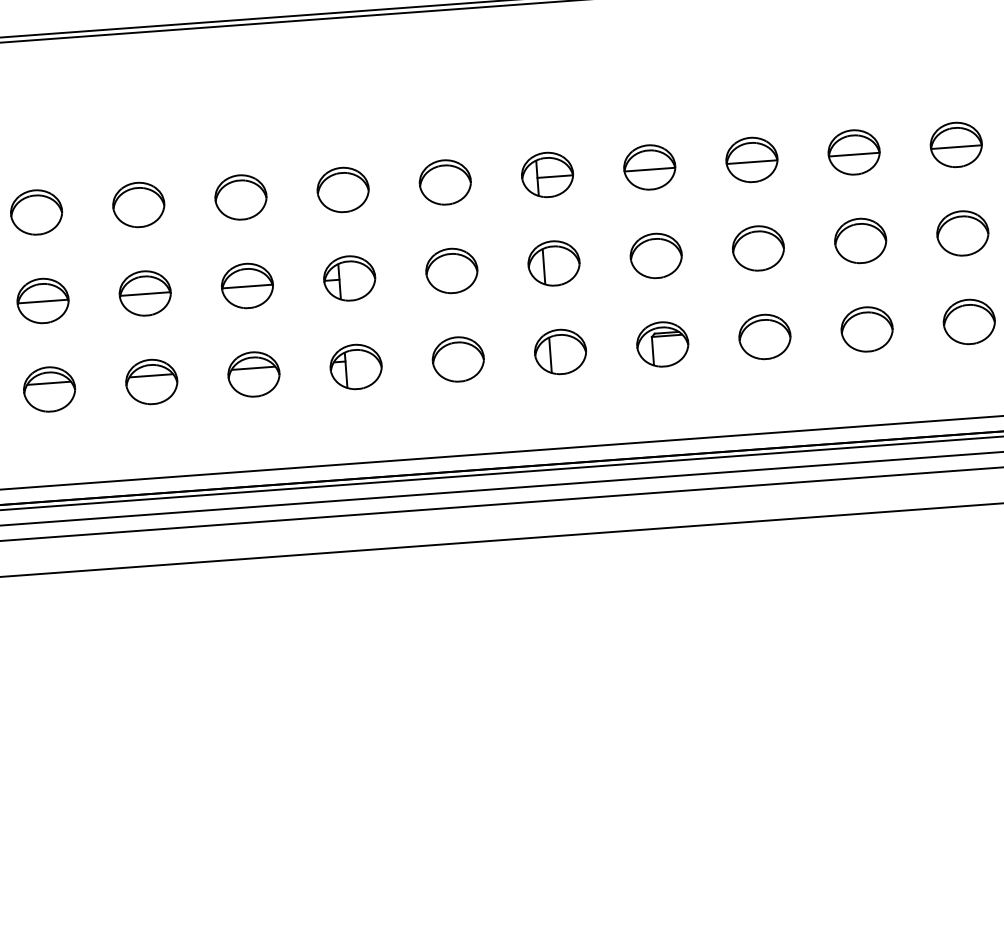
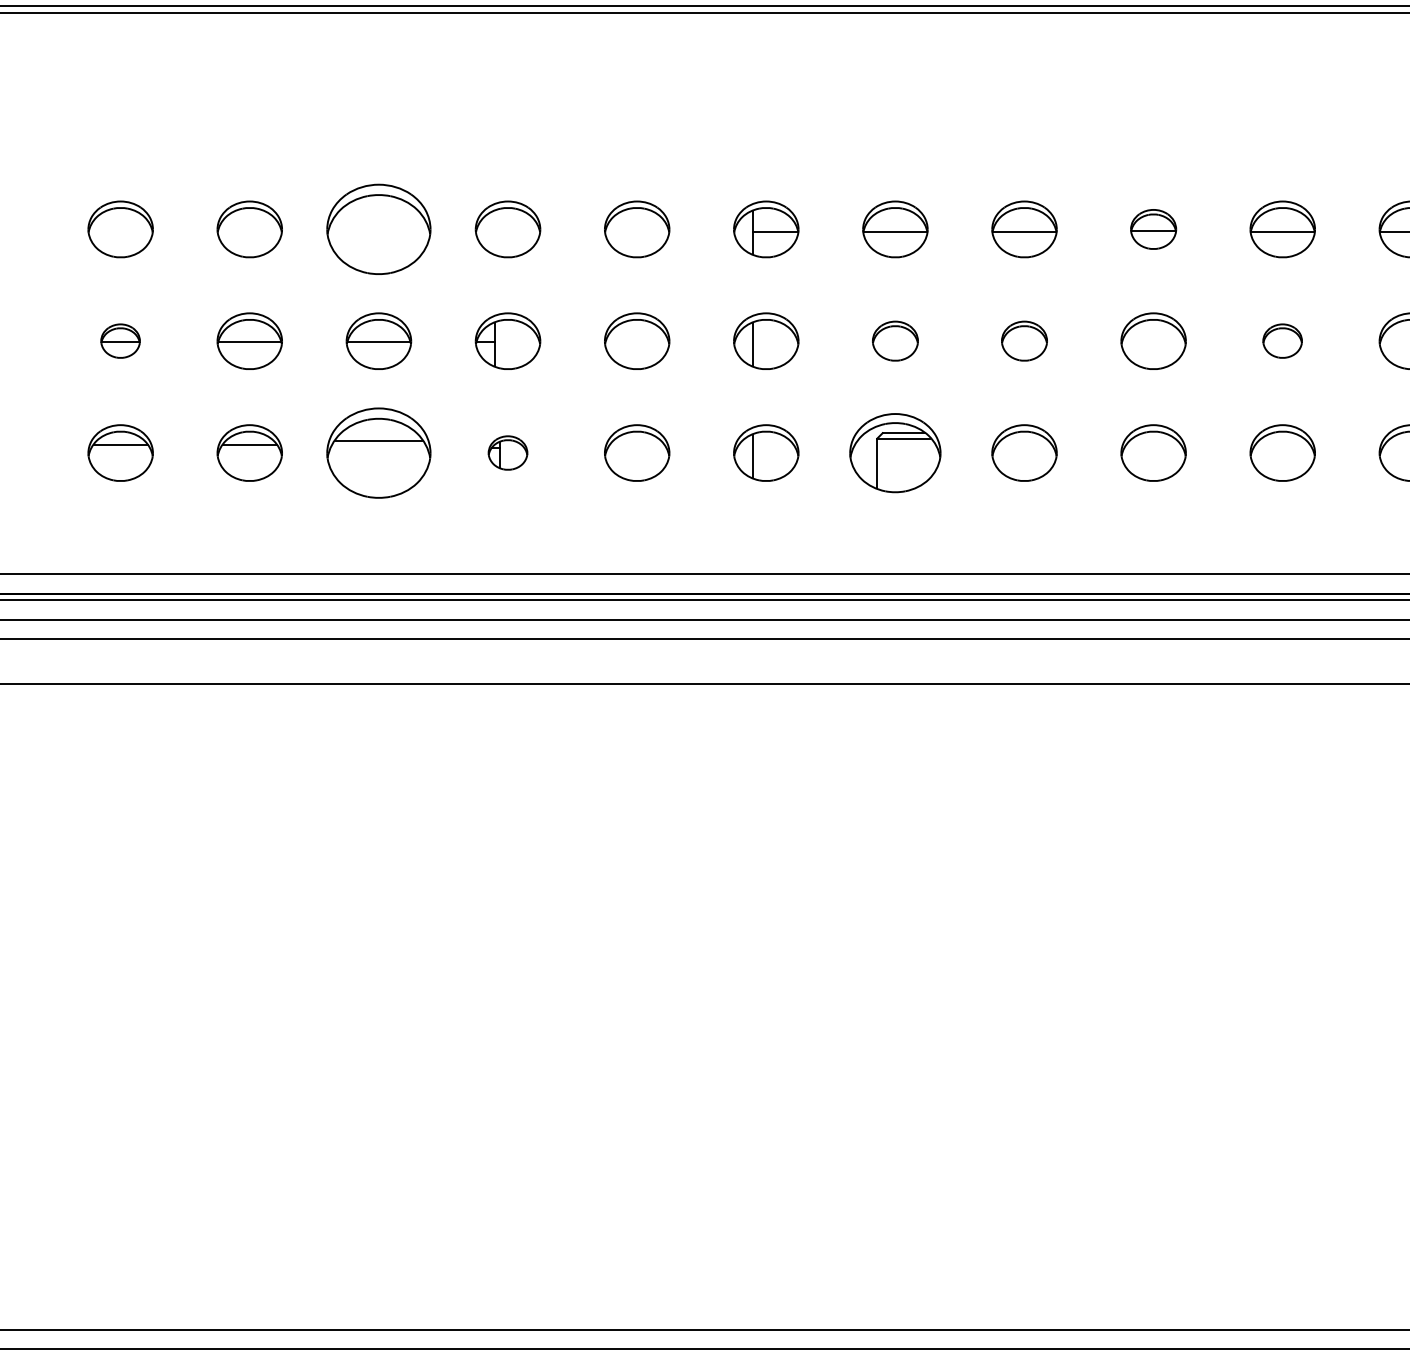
part: (854, 152) -> (1153, 229), size x0.7
part: (240, 197) -> (378, 229), size x1.6
part: (962, 232) -> (1282, 340), size x0.6
part: (758, 247) -> (1024, 340), size x0.7
part: (656, 255) -> (895, 340), size x0.7
part: (42, 300) -> (120, 340), size x0.6
part: (662, 344) -> (895, 452), size x1.4
part: (355, 366) -> (507, 452), size x0.6
part: (253, 374) -> (378, 452), size x1.6

